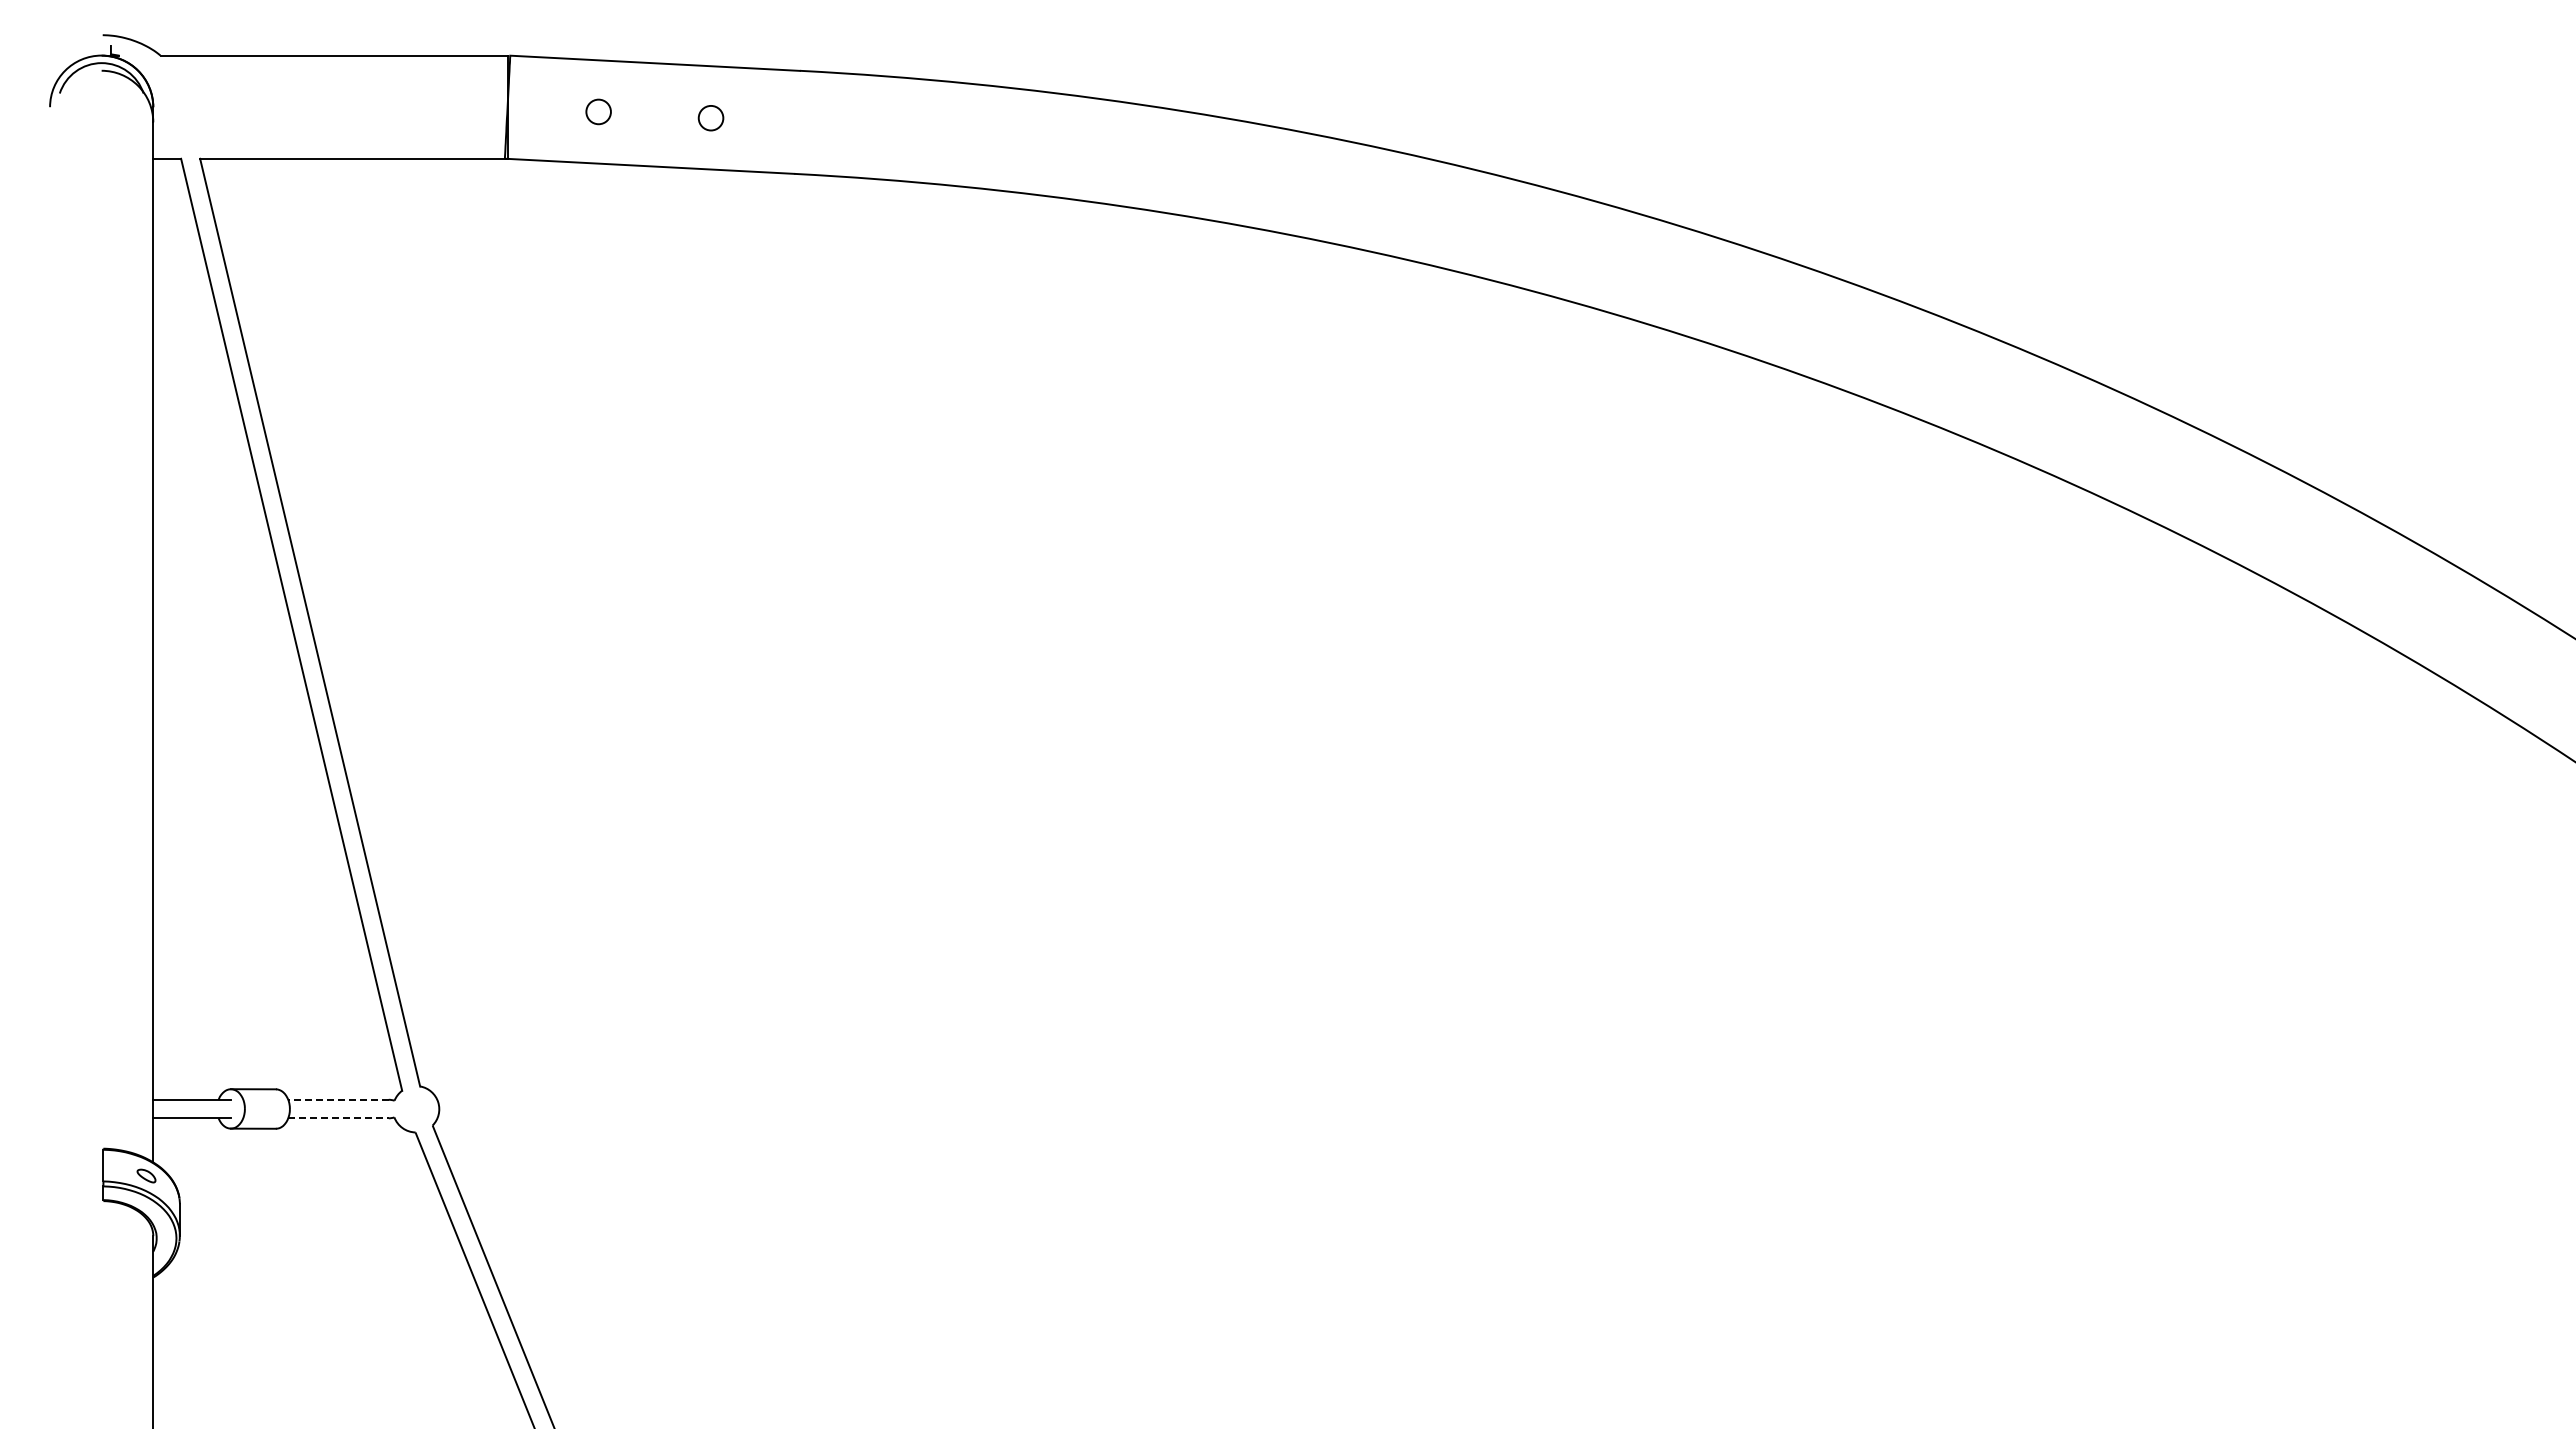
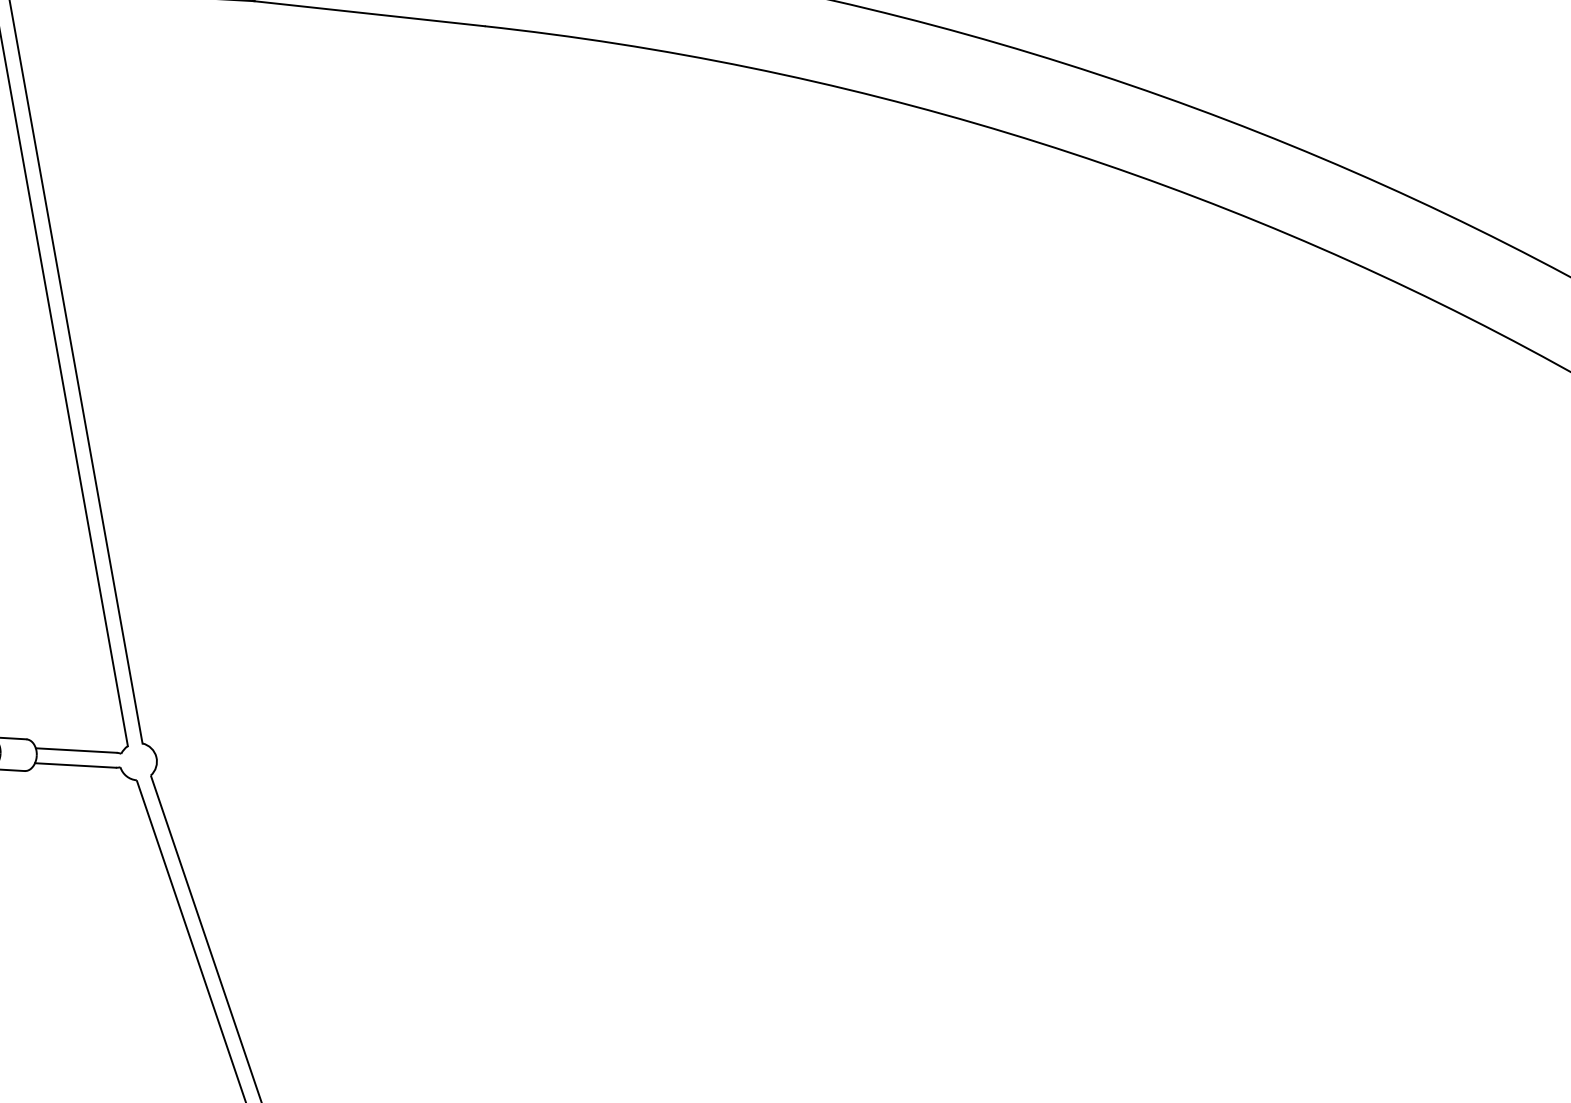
line: (338, 1099) -> (76, 750), dashed -> solid
line: (339, 1118) -> (76, 765), dashed -> solid

